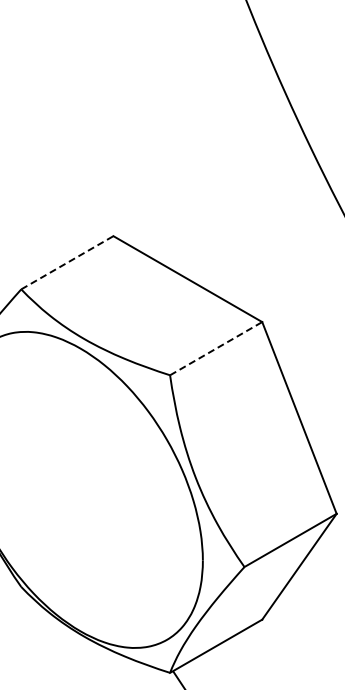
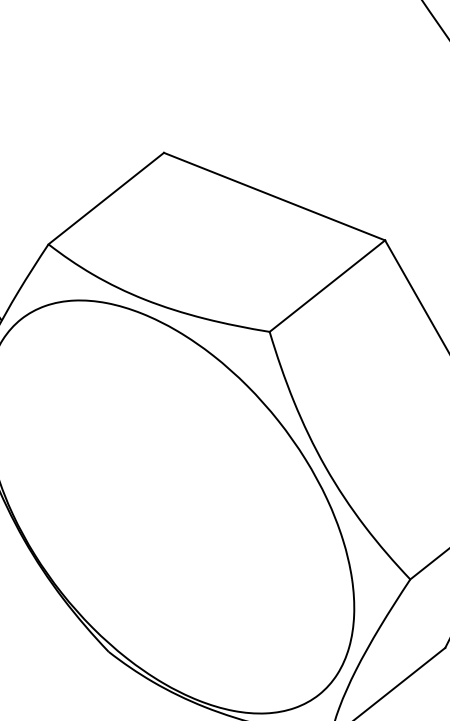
line: (67, 262) -> (106, 198), dashed -> solid
line: (216, 348) -> (327, 285), dashed -> solid

